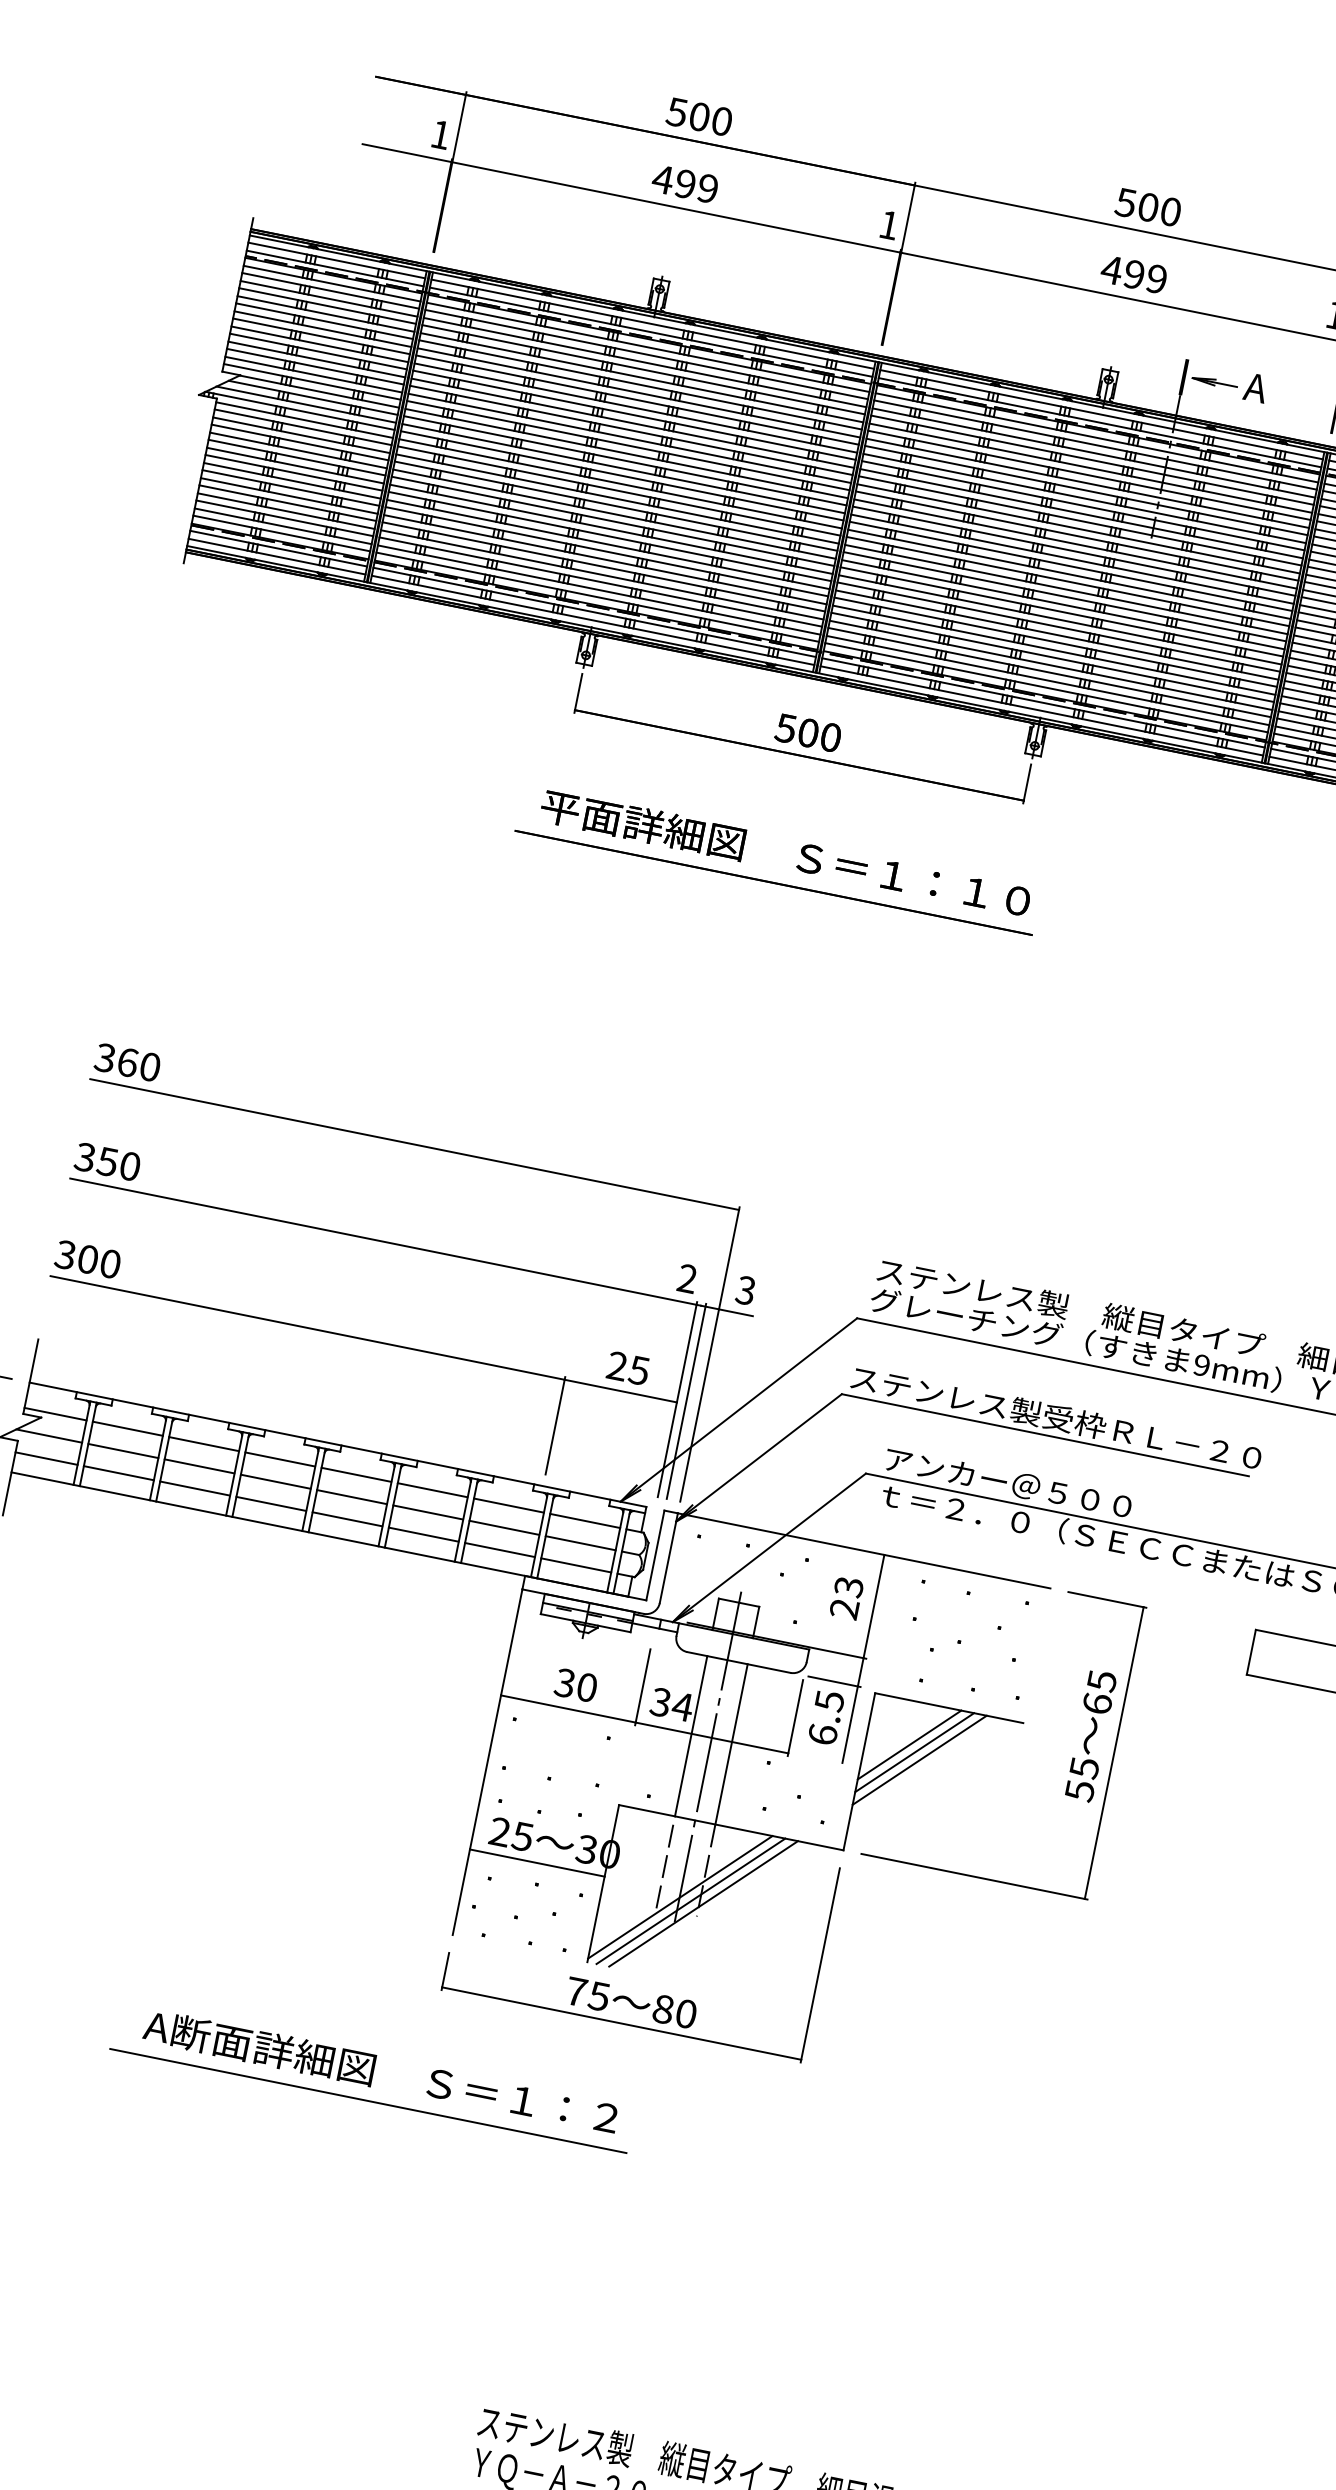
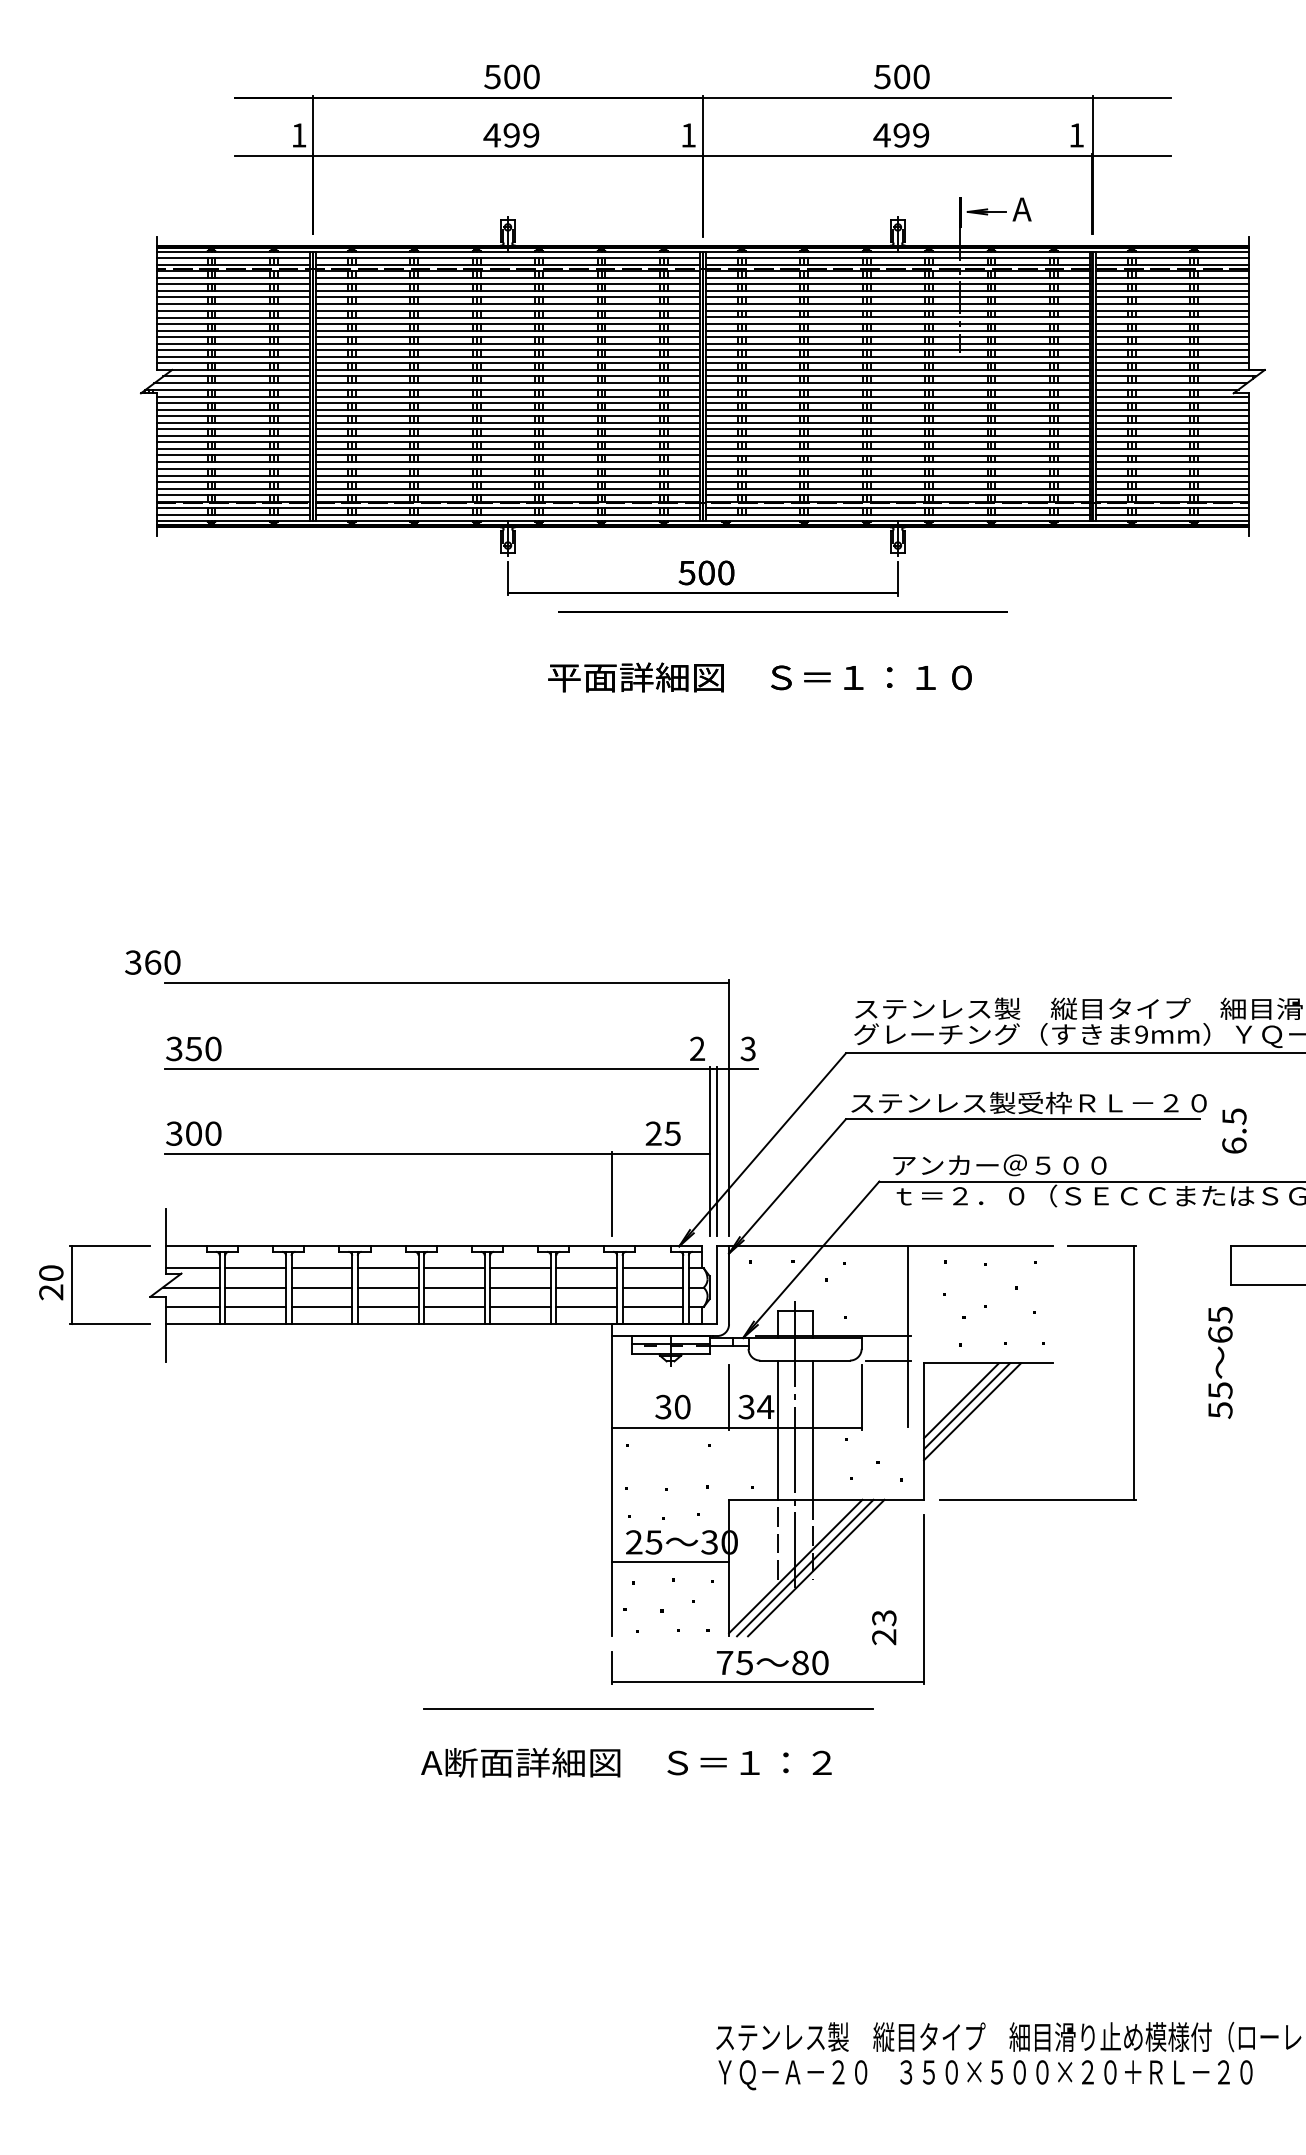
text: (785, 853) -> (759, 677), moved
line: (773, 882) -> (782, 611), moved
text: (127, 1062) -> (152, 962), moved
text: (847, 1597) -> (884, 1627), moved
text: (826, 1717) -> (1234, 1130), moved
text: (1091, 1735) -> (1220, 1362), moved
text: (381, 2071) -> (626, 1762), moved
line: (368, 2100) -> (648, 1708), moved

